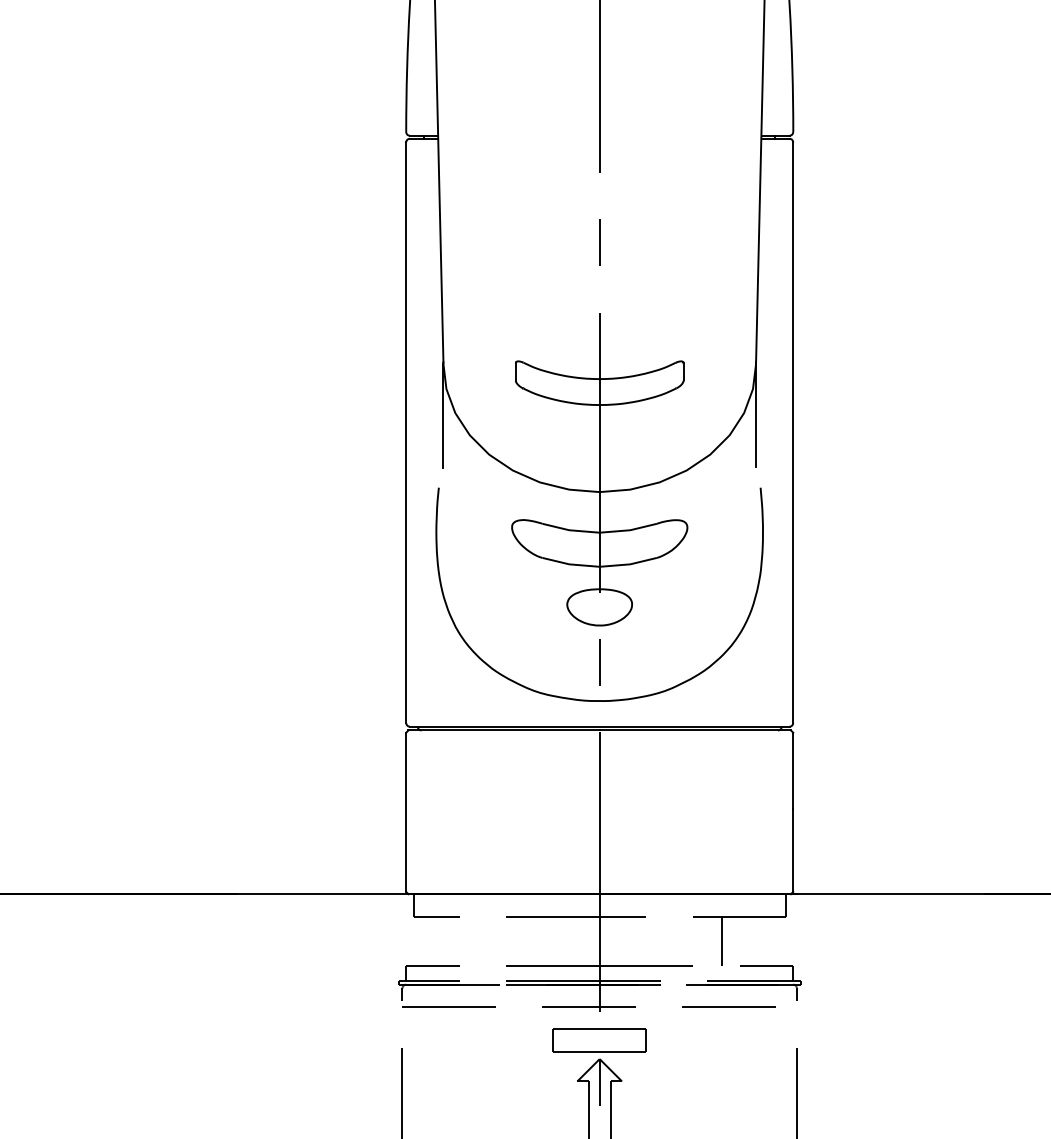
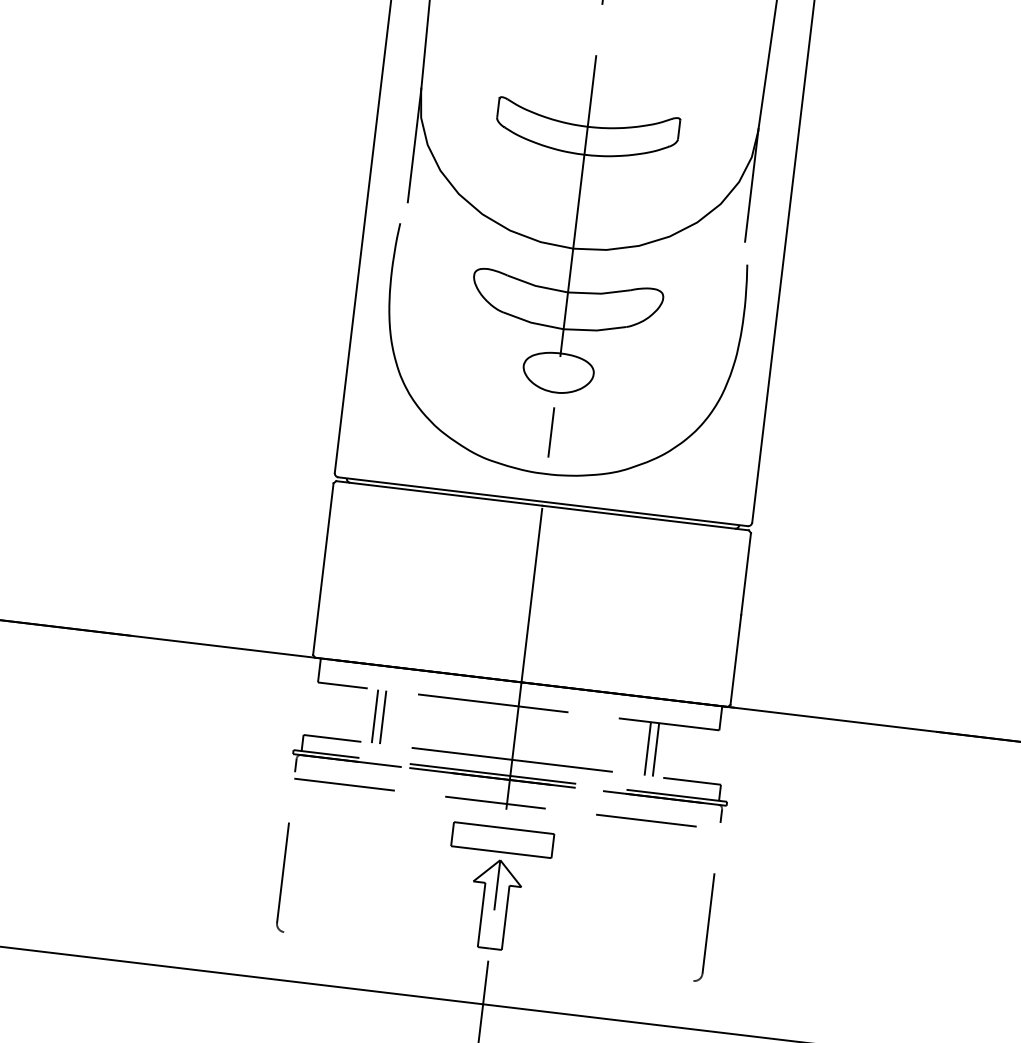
line: (469, 941) -> (374, 716), added
line: (477, 941) -> (383, 717), added
line: (730, 941) -> (656, 750), added

